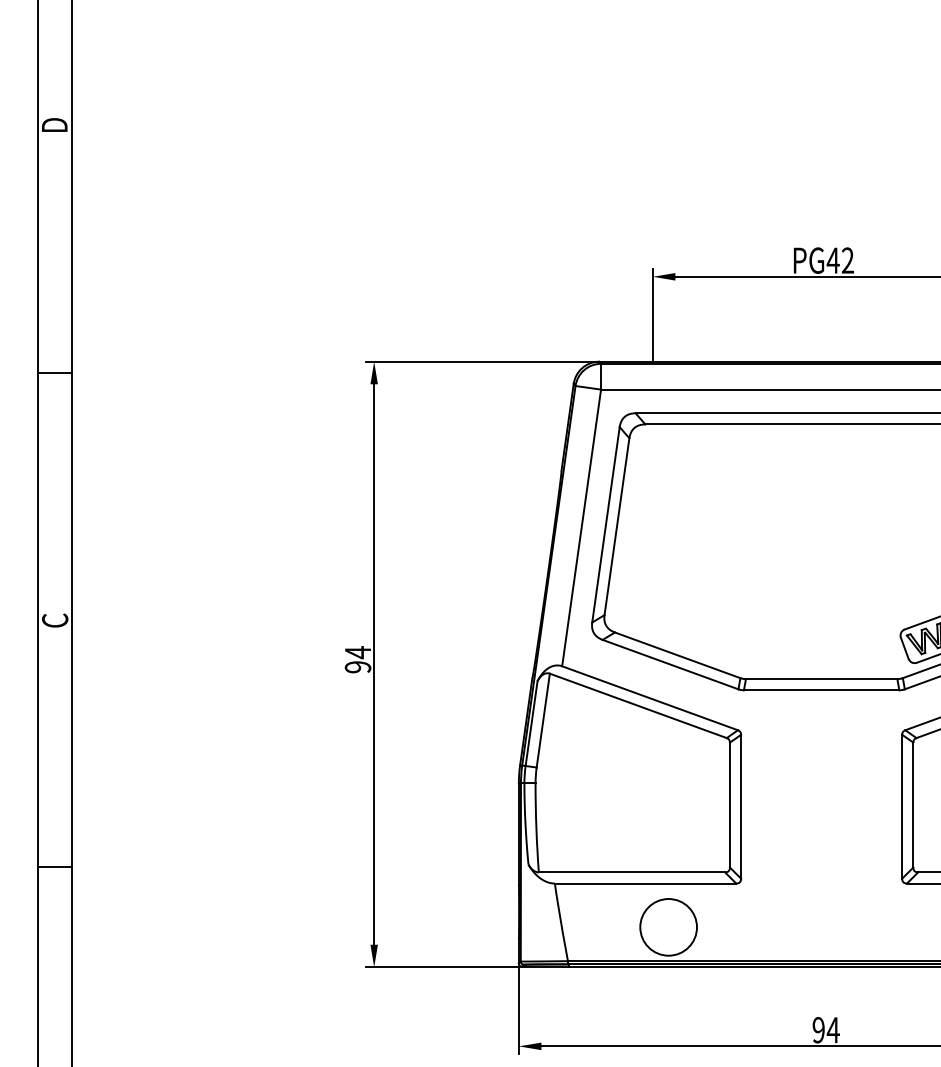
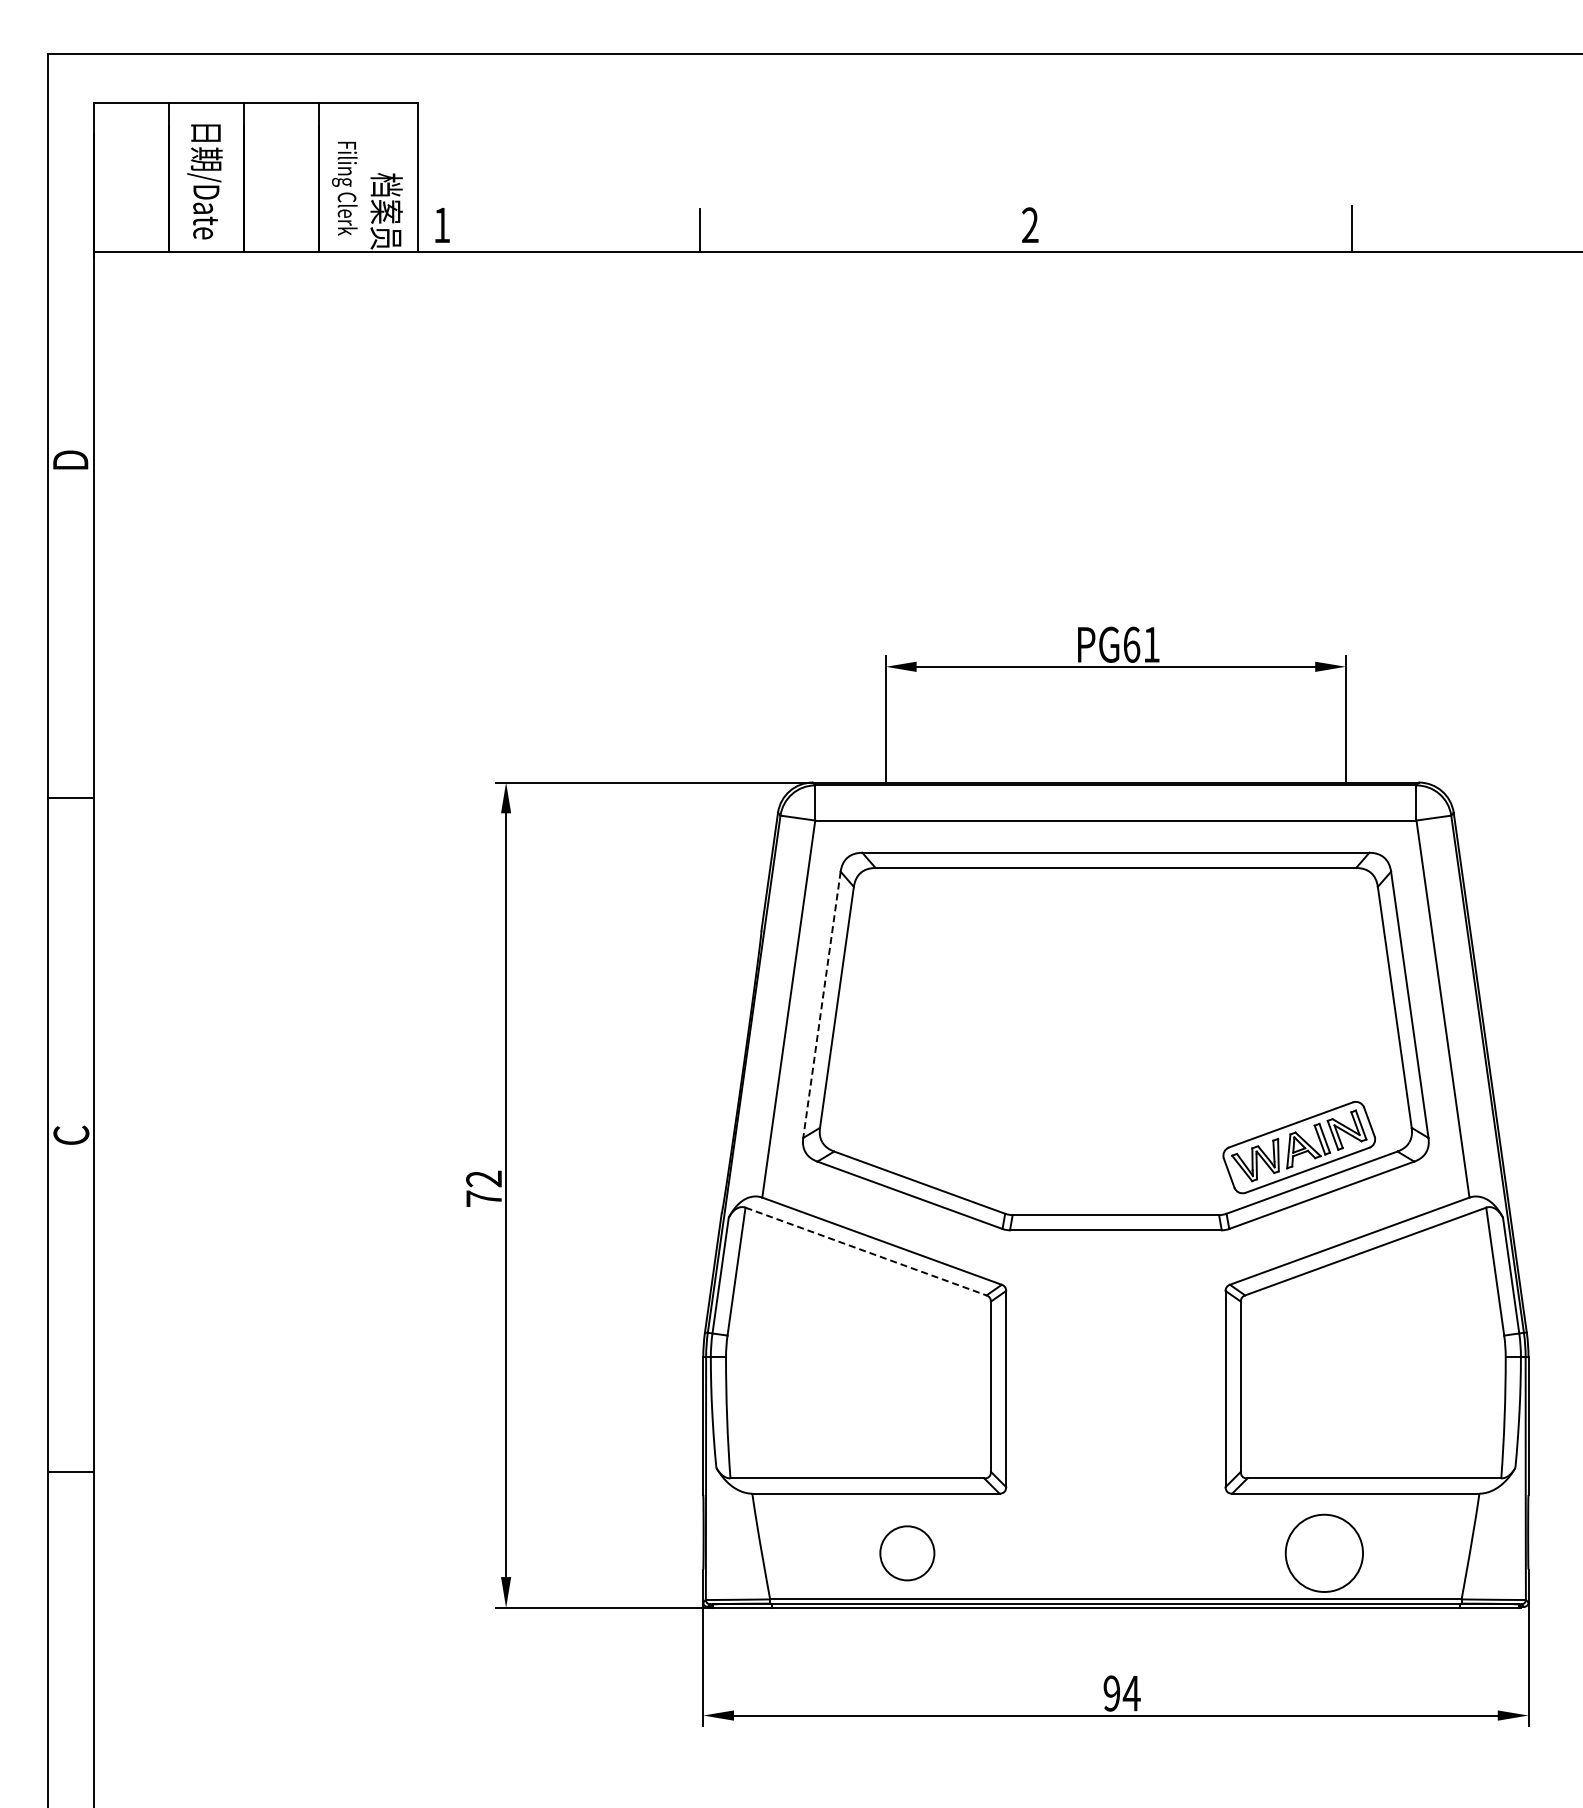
text: (839, 260) -> (1140, 644), PG42 -> PG61
line: (605, 525) -> (821, 1005), solid -> dashed
text: (358, 659) -> (484, 1188), 94 -> 72
line: (638, 705) -> (866, 1251), solid -> dashed
circle: (668, 927) -> (907, 1553), size x0.7

